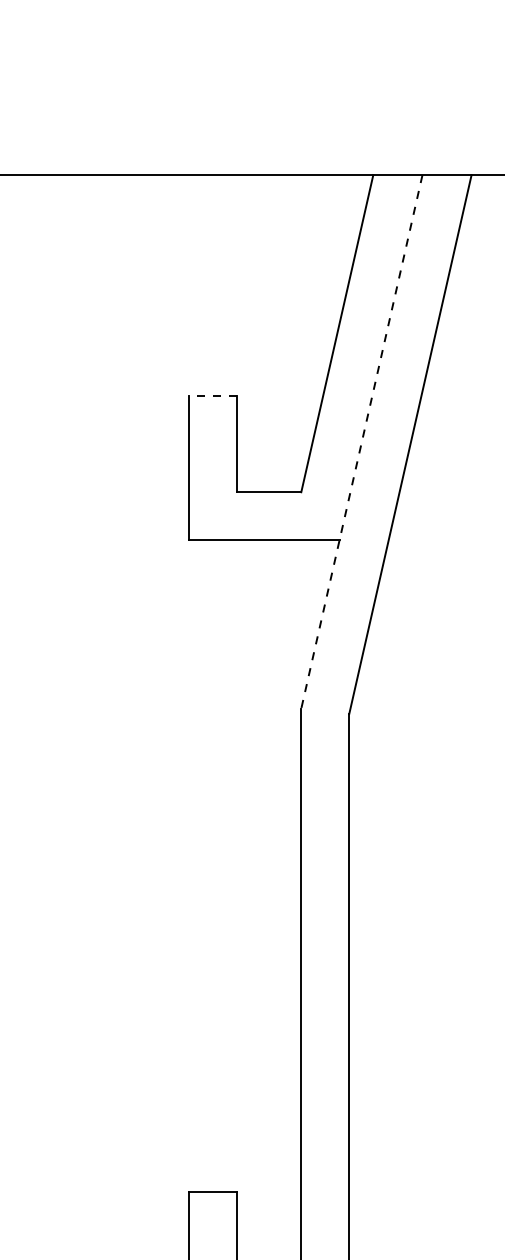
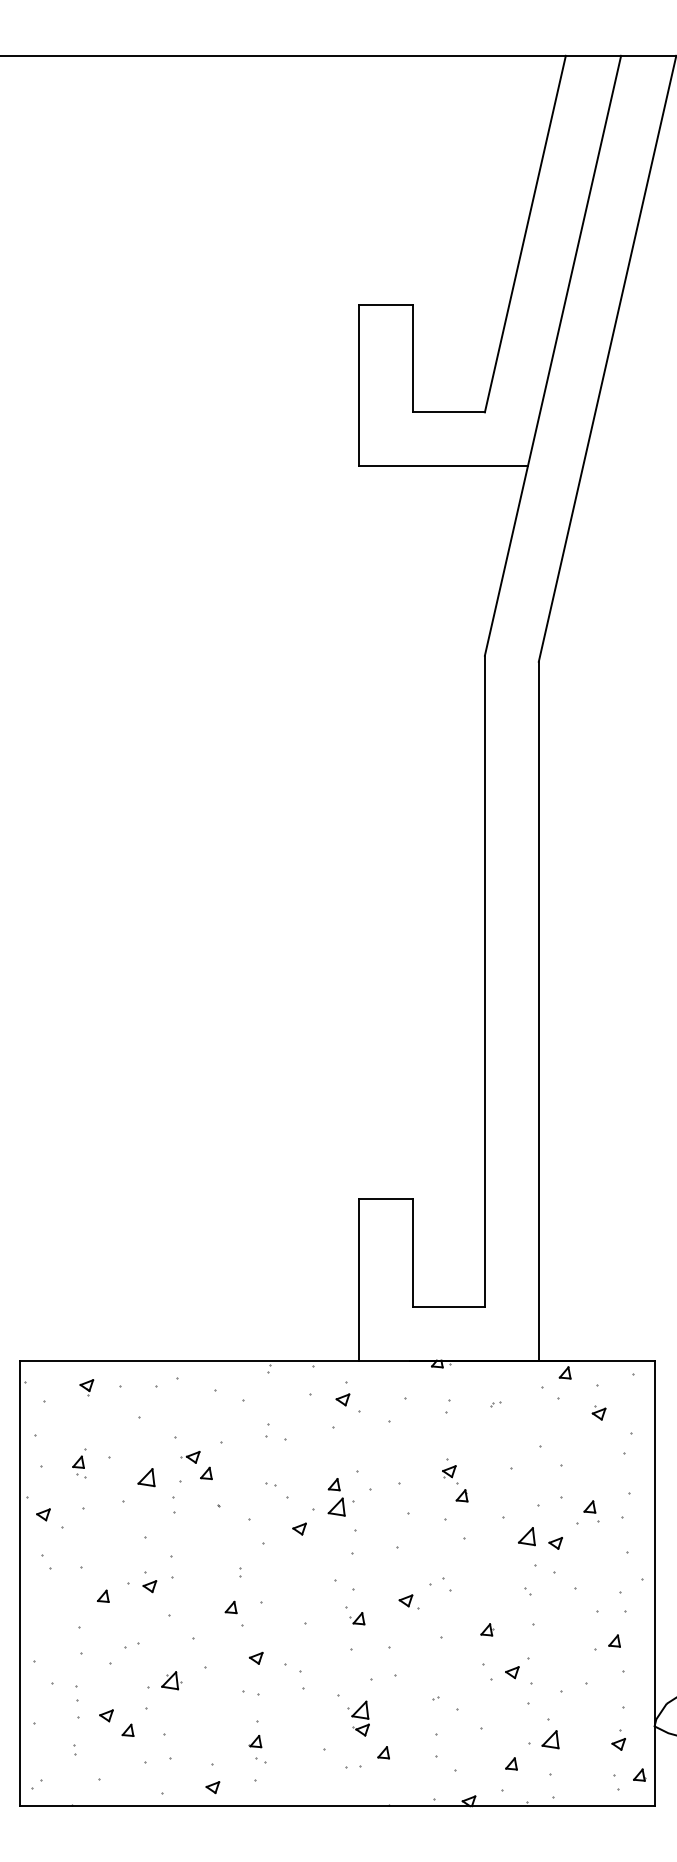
line: (213, 396) -> (386, 304), dashed -> solid
line: (362, 441) -> (553, 355), dashed -> solid

